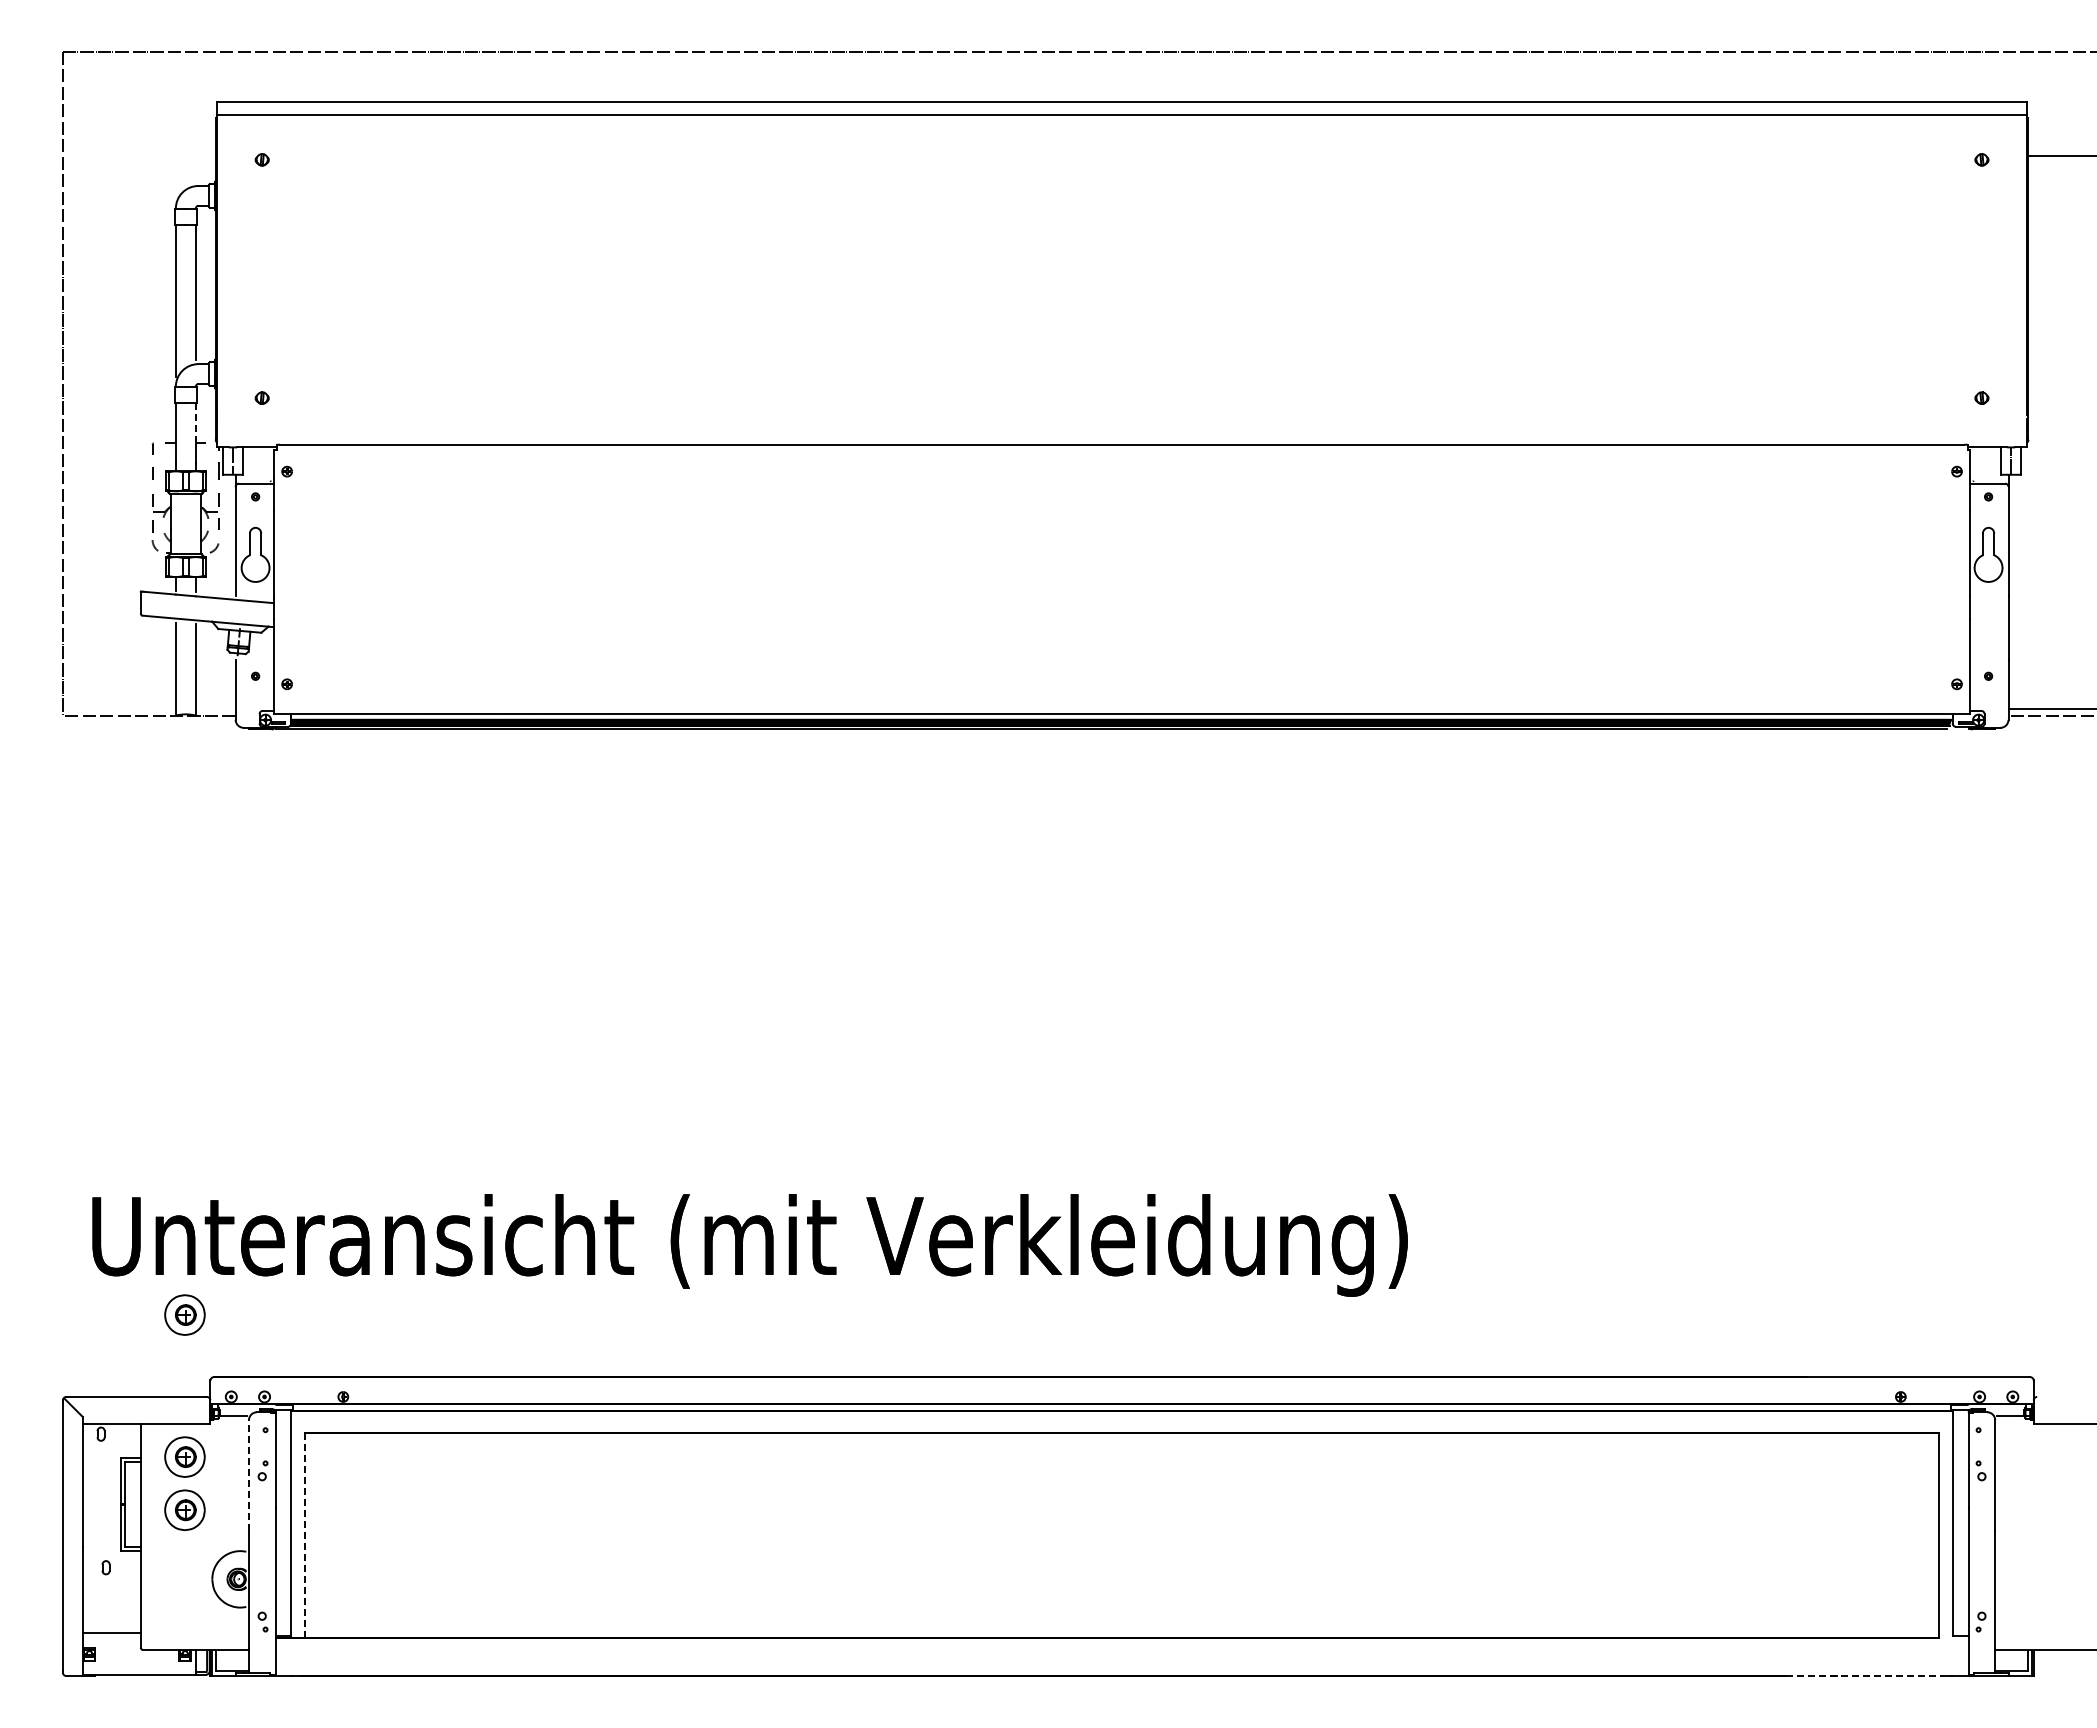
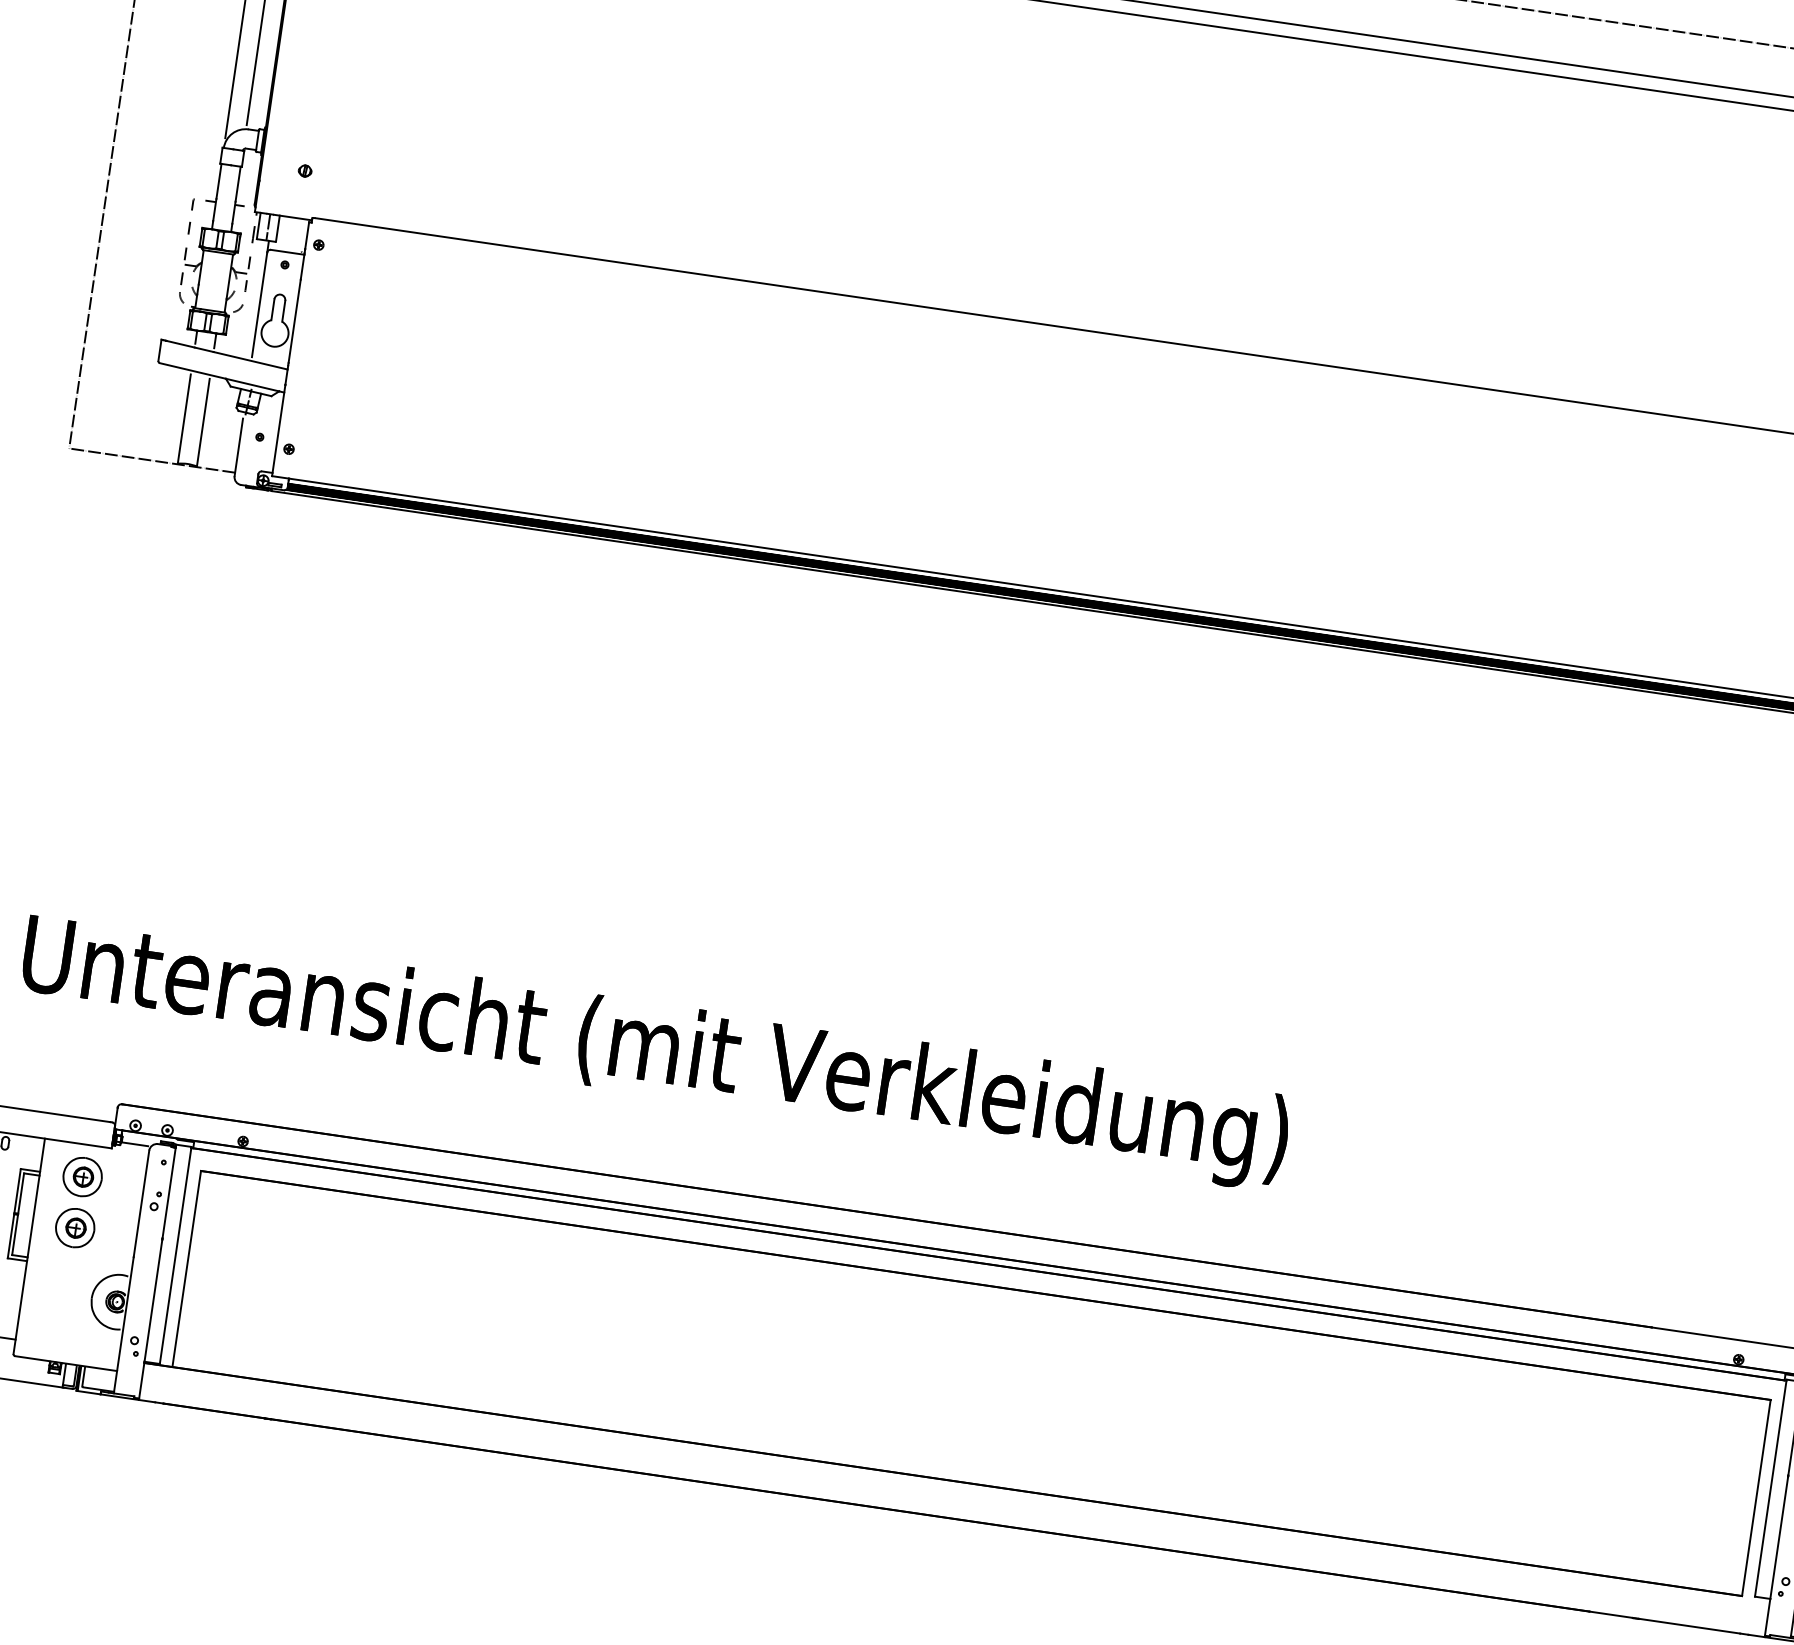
line: (195, 422) -> (237, 185), dashed -> solid
part: (184, 1314) -> (102, 1040), removed
line: (248, 1475) -> (141, 1203), dashed -> solid
line: (304, 1534) -> (186, 1268), dashed -> solid
line: (1865, 1676) -> (1665, 1623), dashed -> solid

